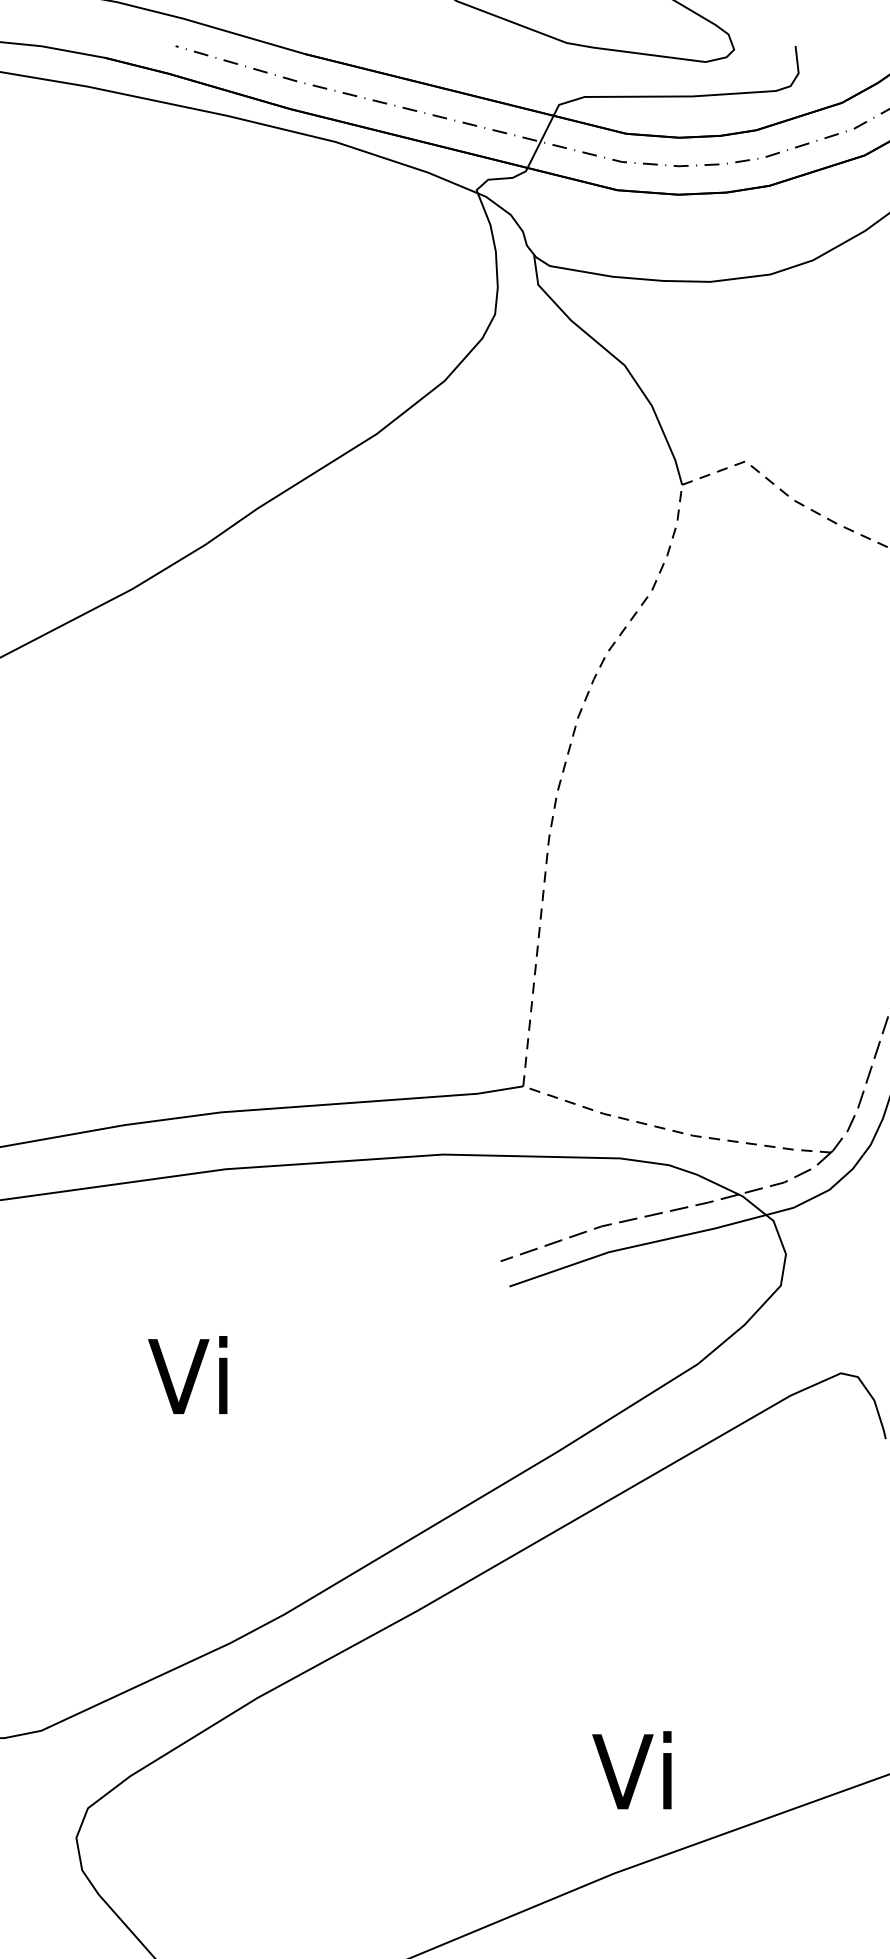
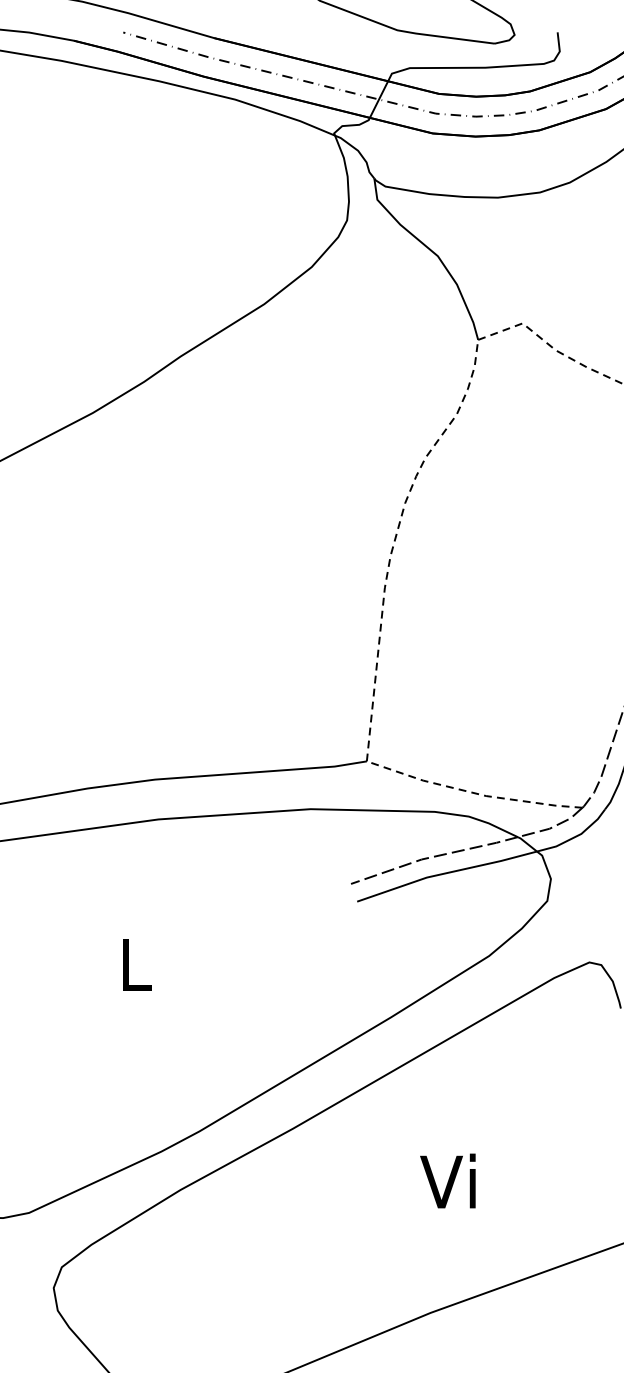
text: (187, 1375) -> (131, 963), Vi -> L
text: (631, 1770) -> (447, 1181), moved

